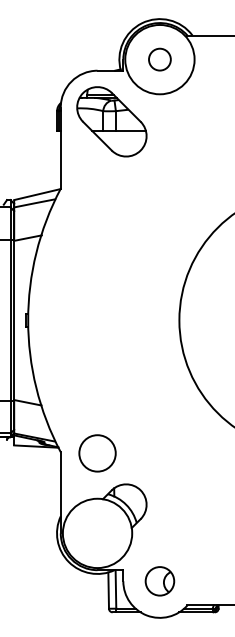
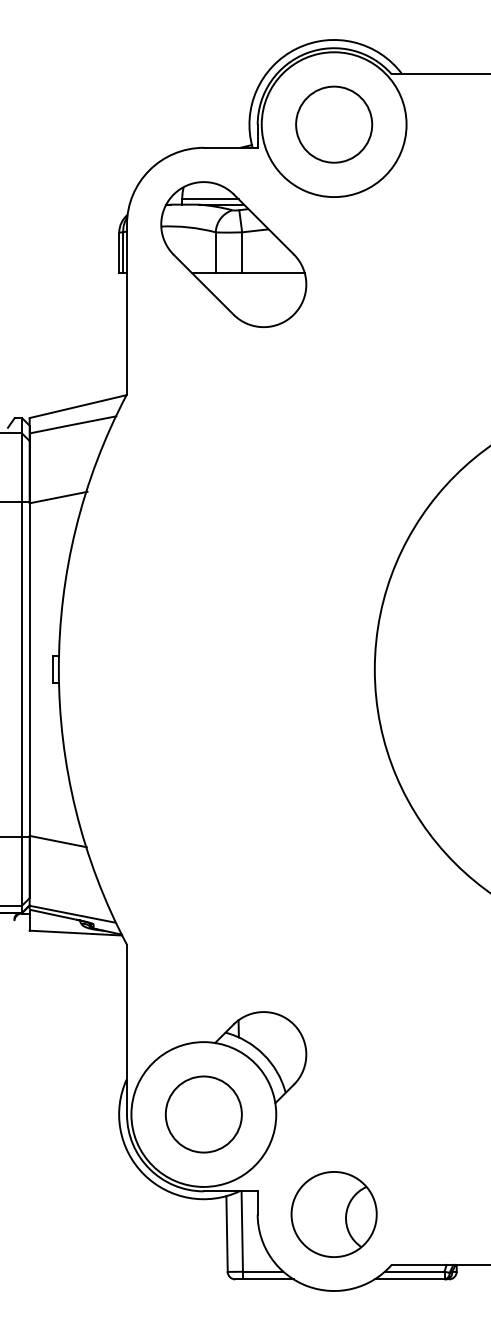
circle: (159, 59) -> (333, 124), size x1.67
circle: (97, 453) -> (203, 1114), moved
part: (159, 581) -> (333, 1214), size x1.43

